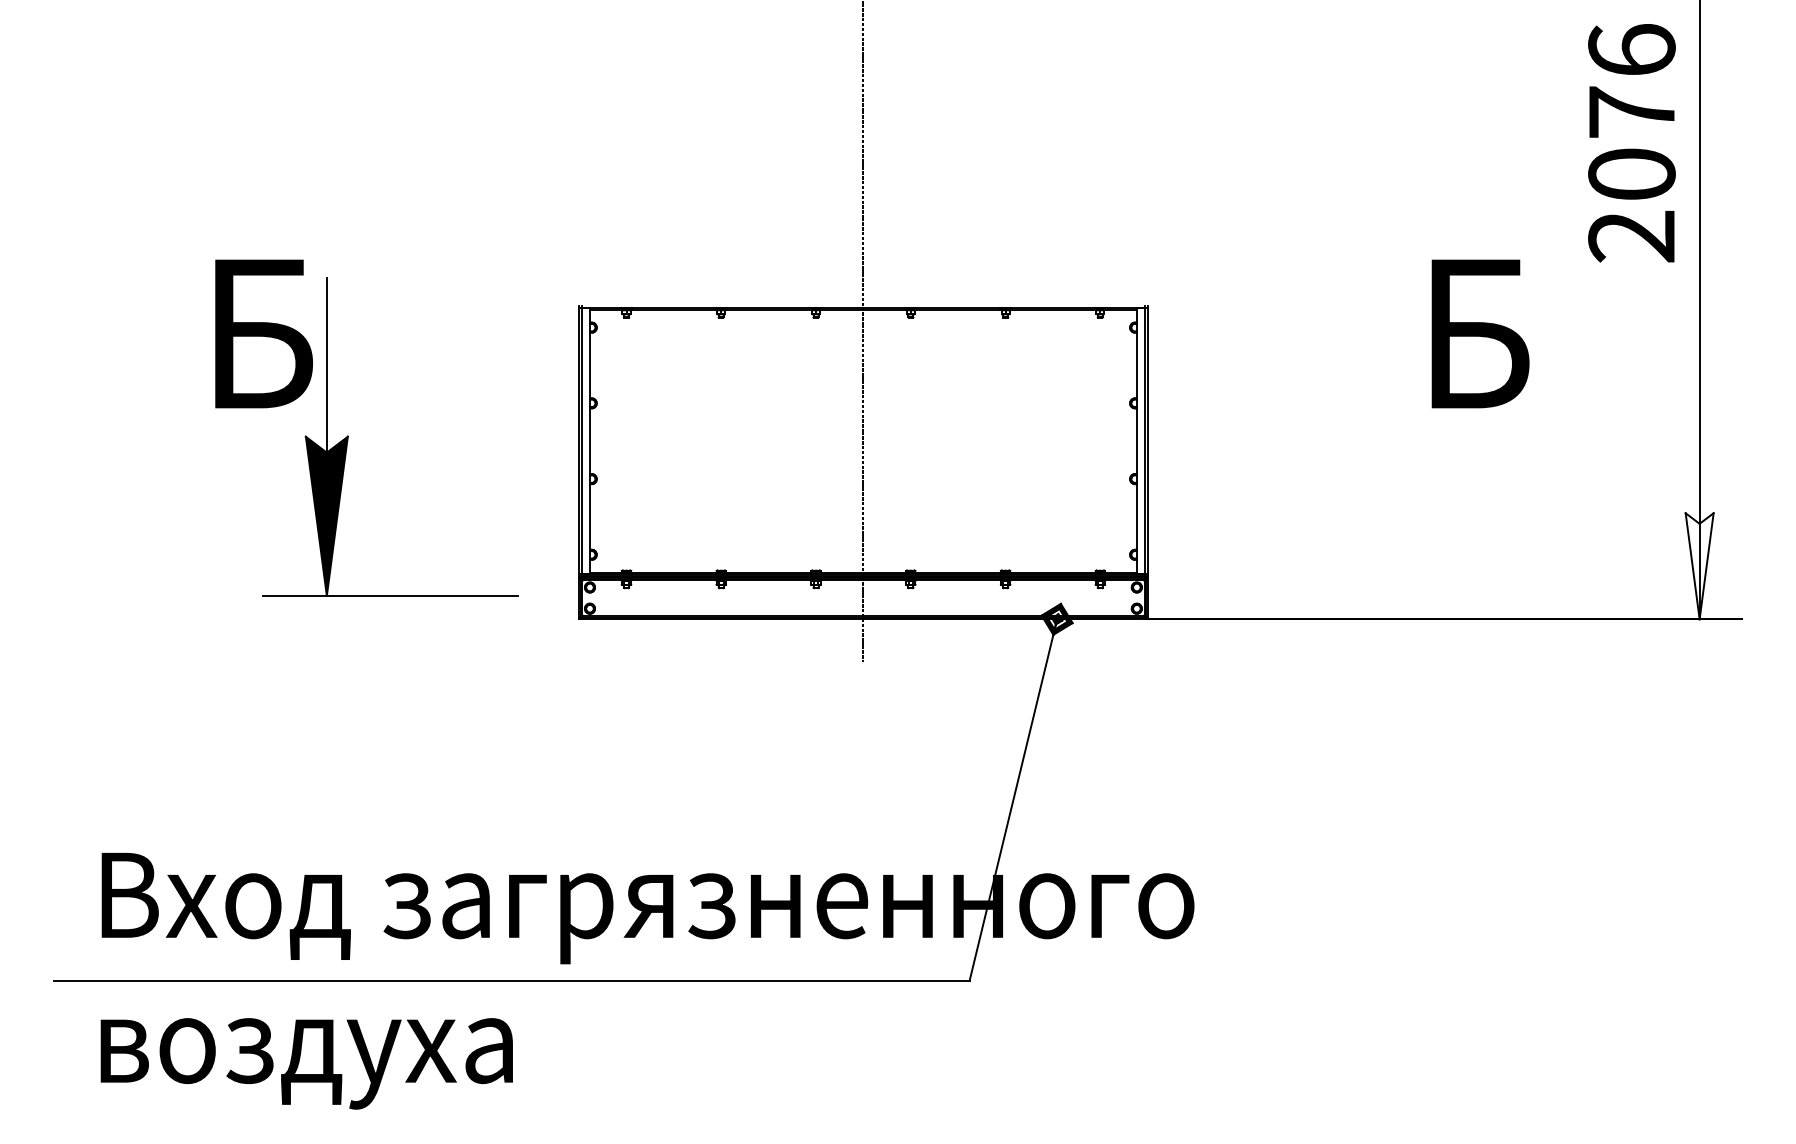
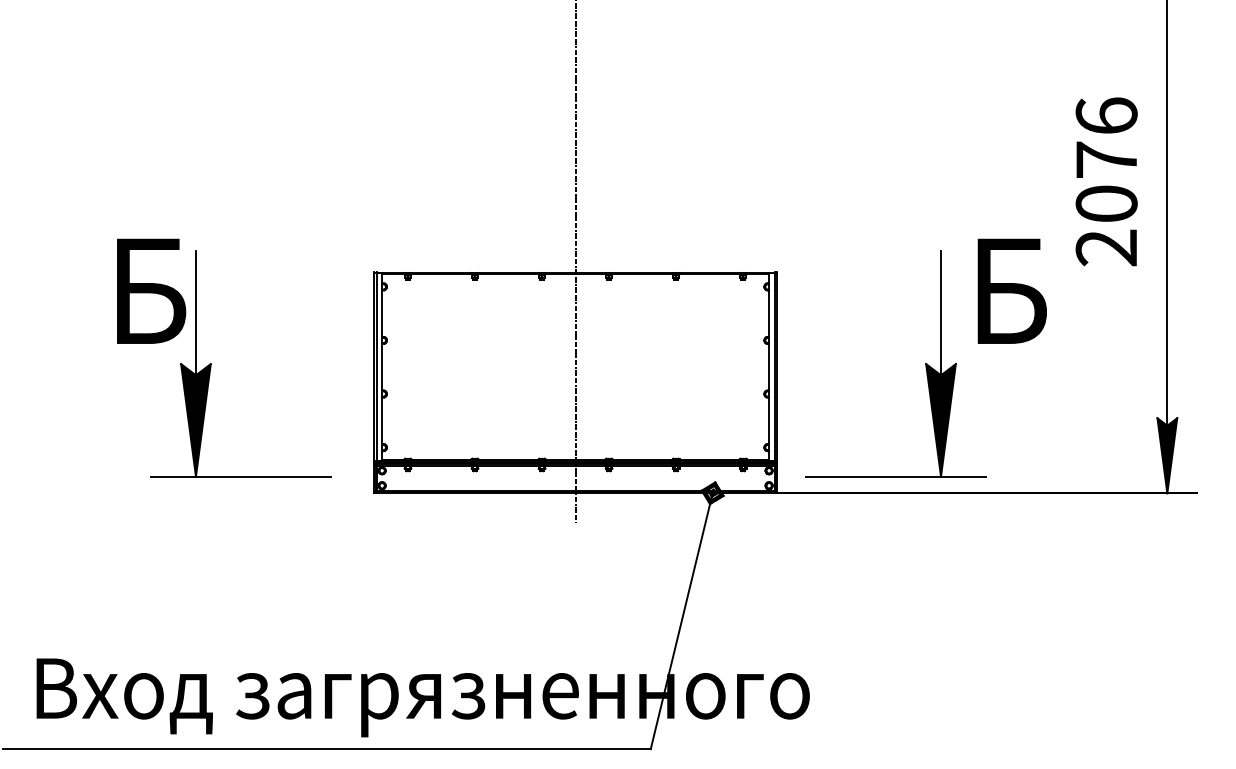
text: (1631, 143) -> (1106, 182), moved
part: (1357, 436) -> (925, 363), added
fill: (1699, 566) -> (1167, 455), added

